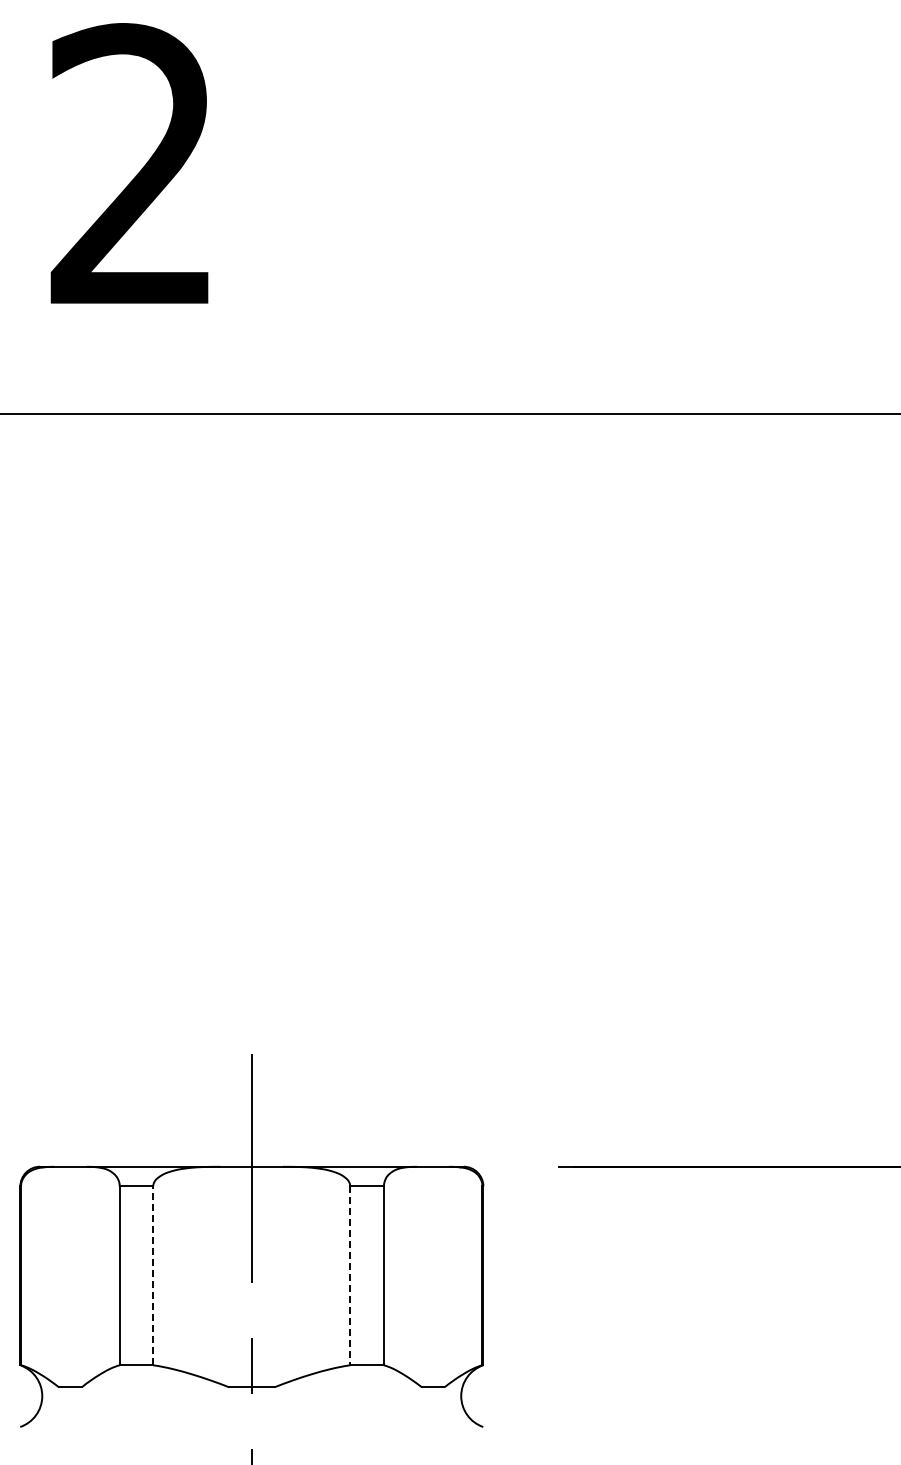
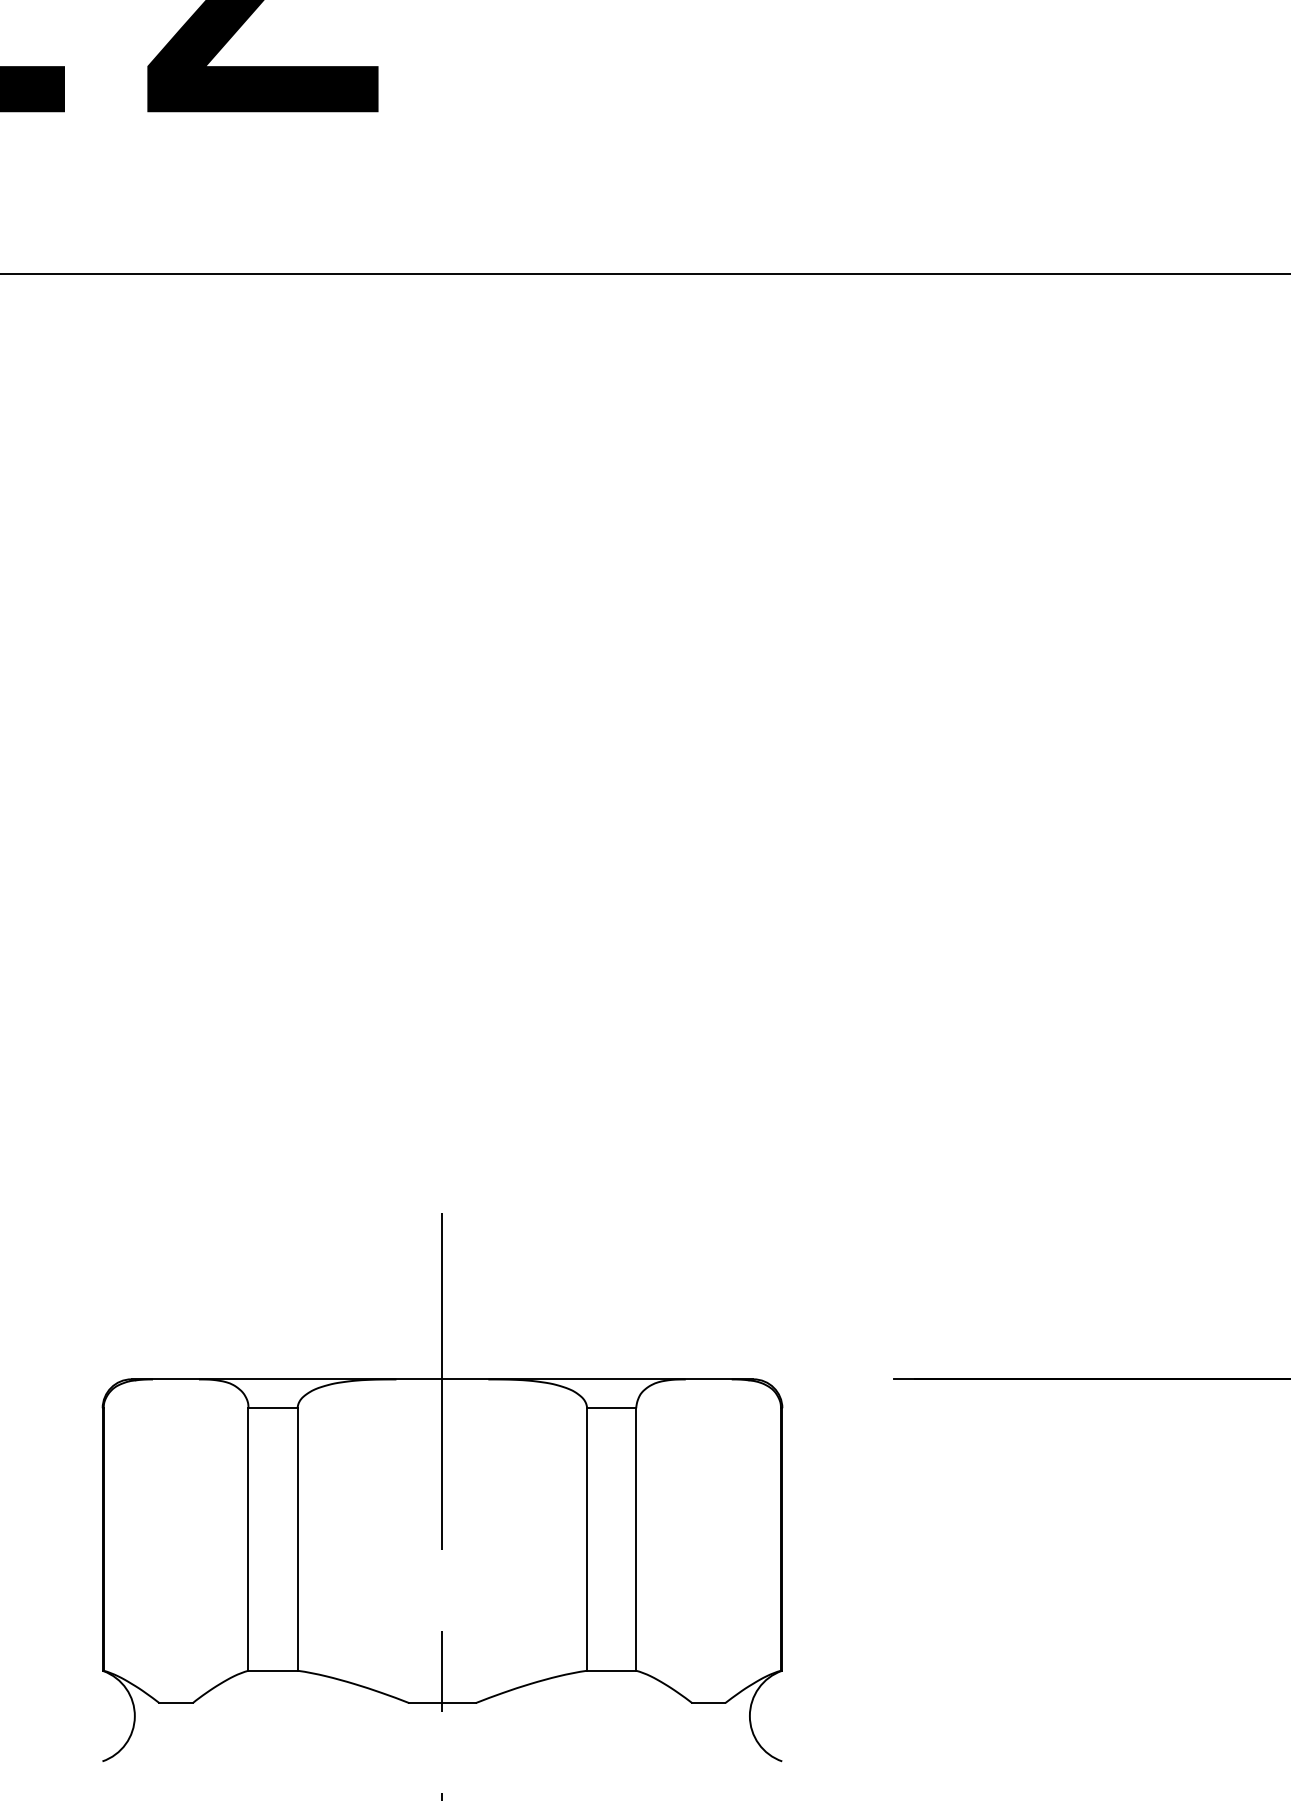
line: (153, 1275) -> (298, 1538), dashed -> solid
line: (350, 1276) -> (587, 1540), dashed -> solid

